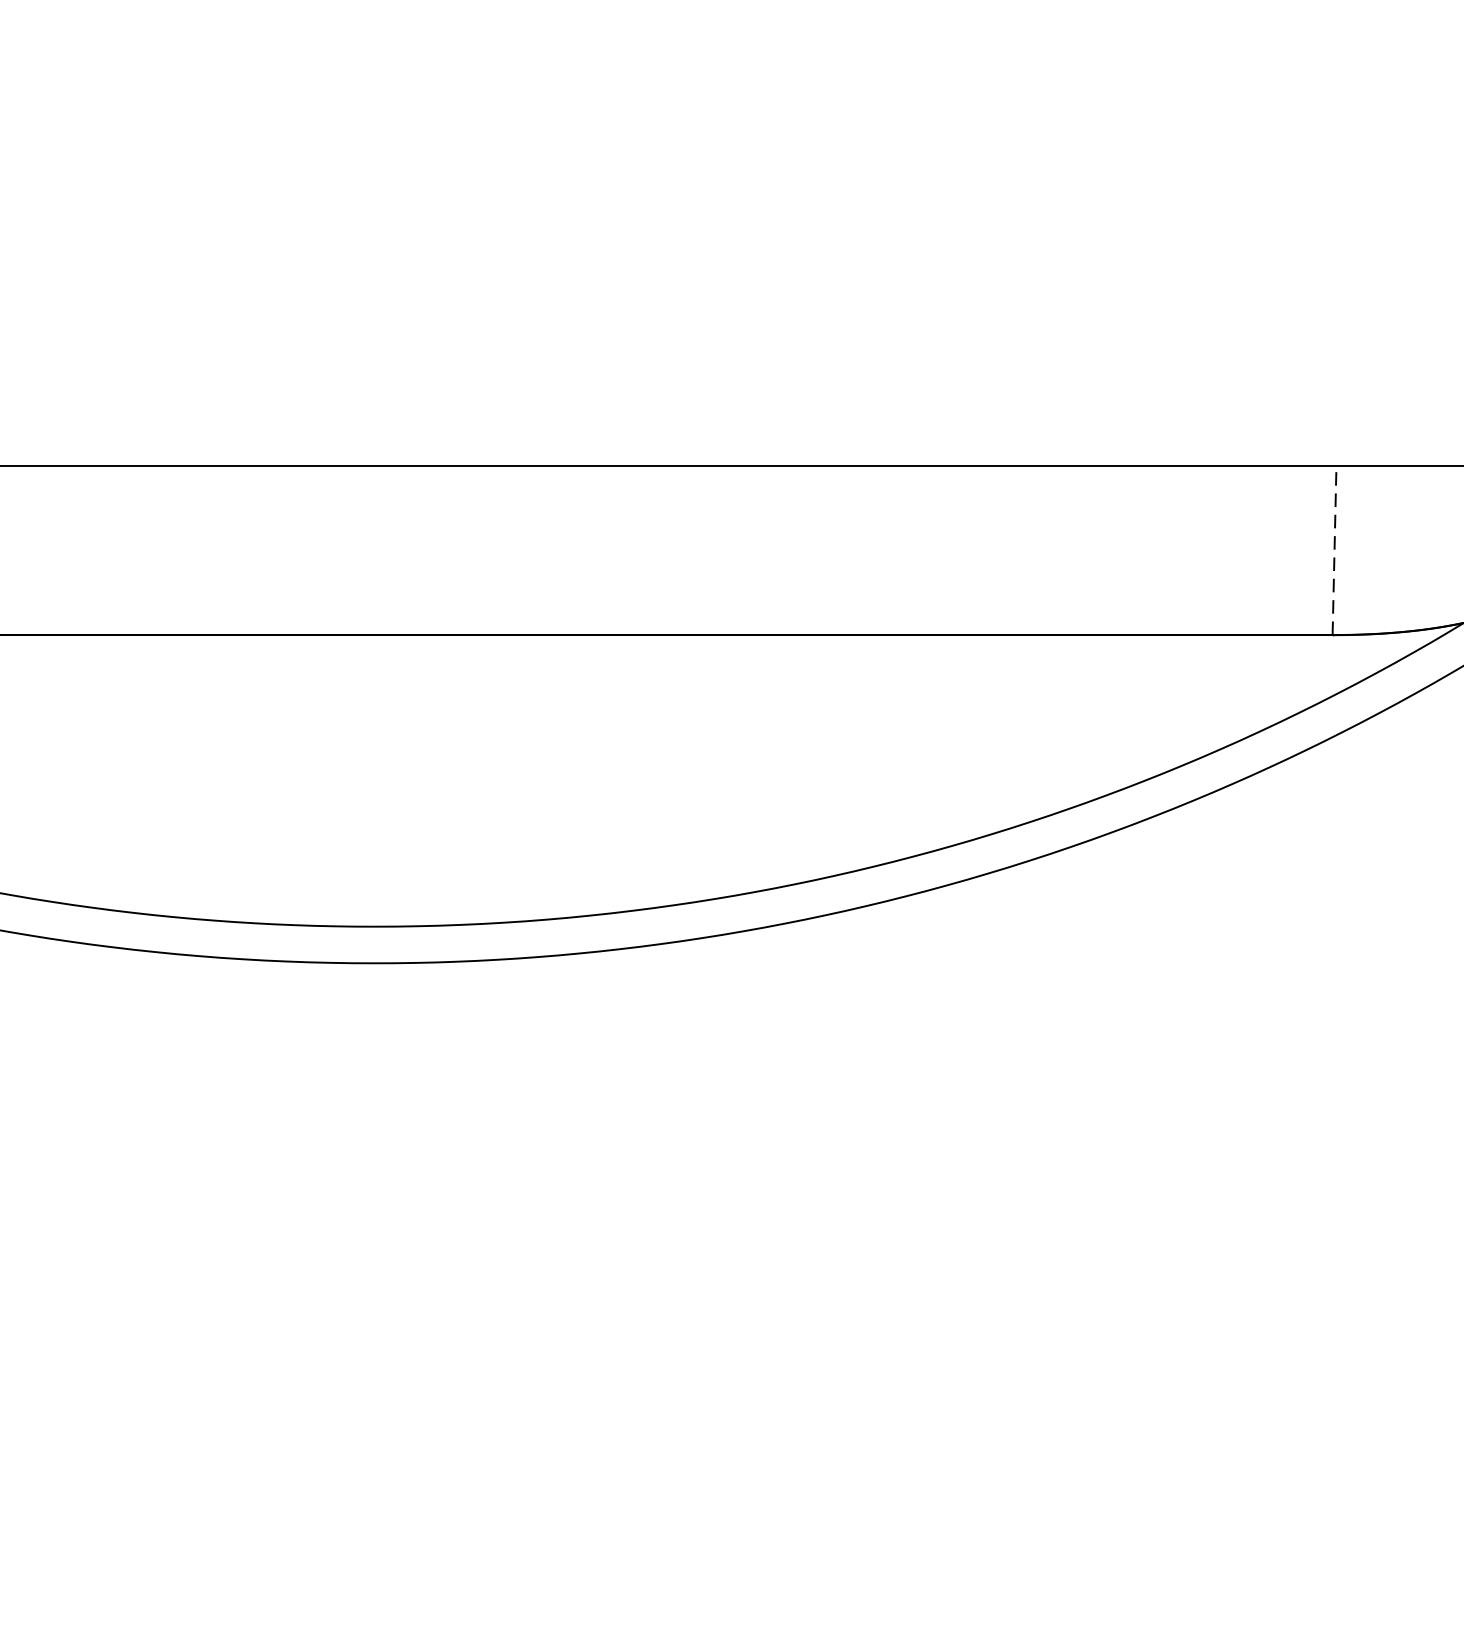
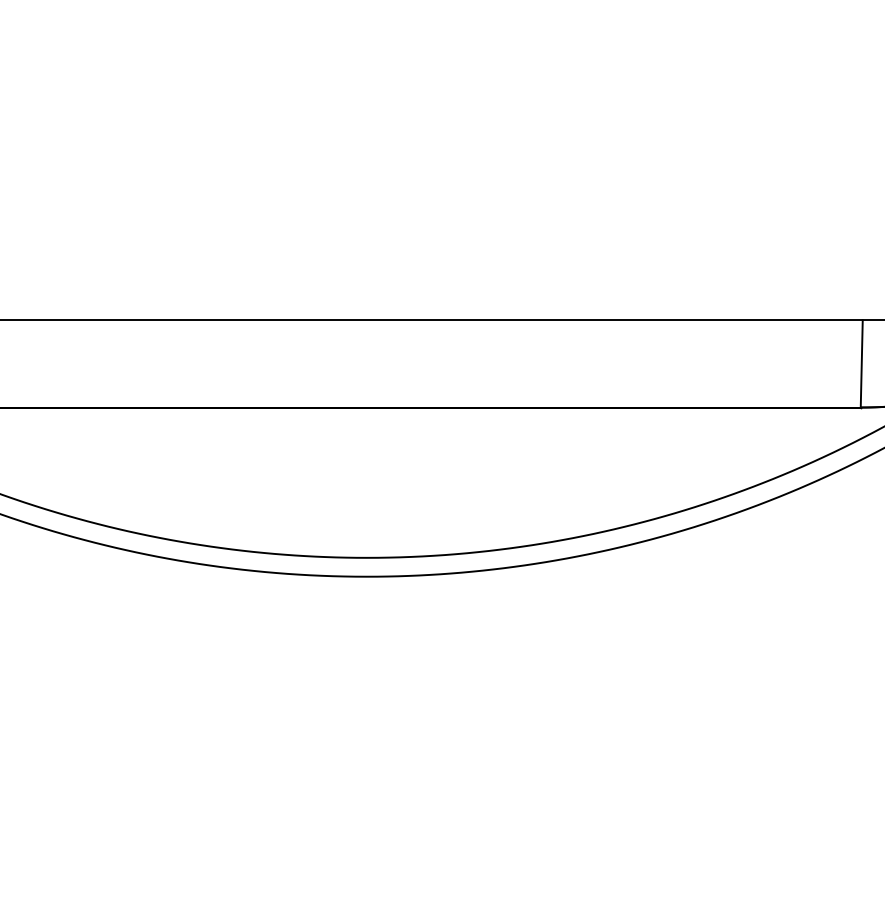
line: (1334, 549) -> (861, 363), dashed -> solid

